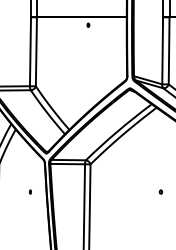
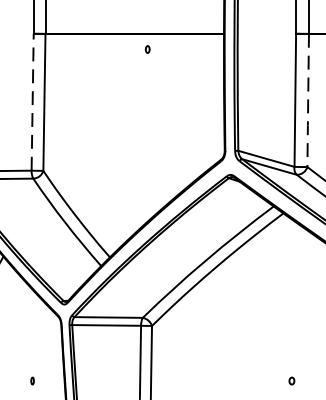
line: (169, 50) -> (308, 99), solid -> dashed
line: (30, 51) -> (32, 101), solid -> dashed

